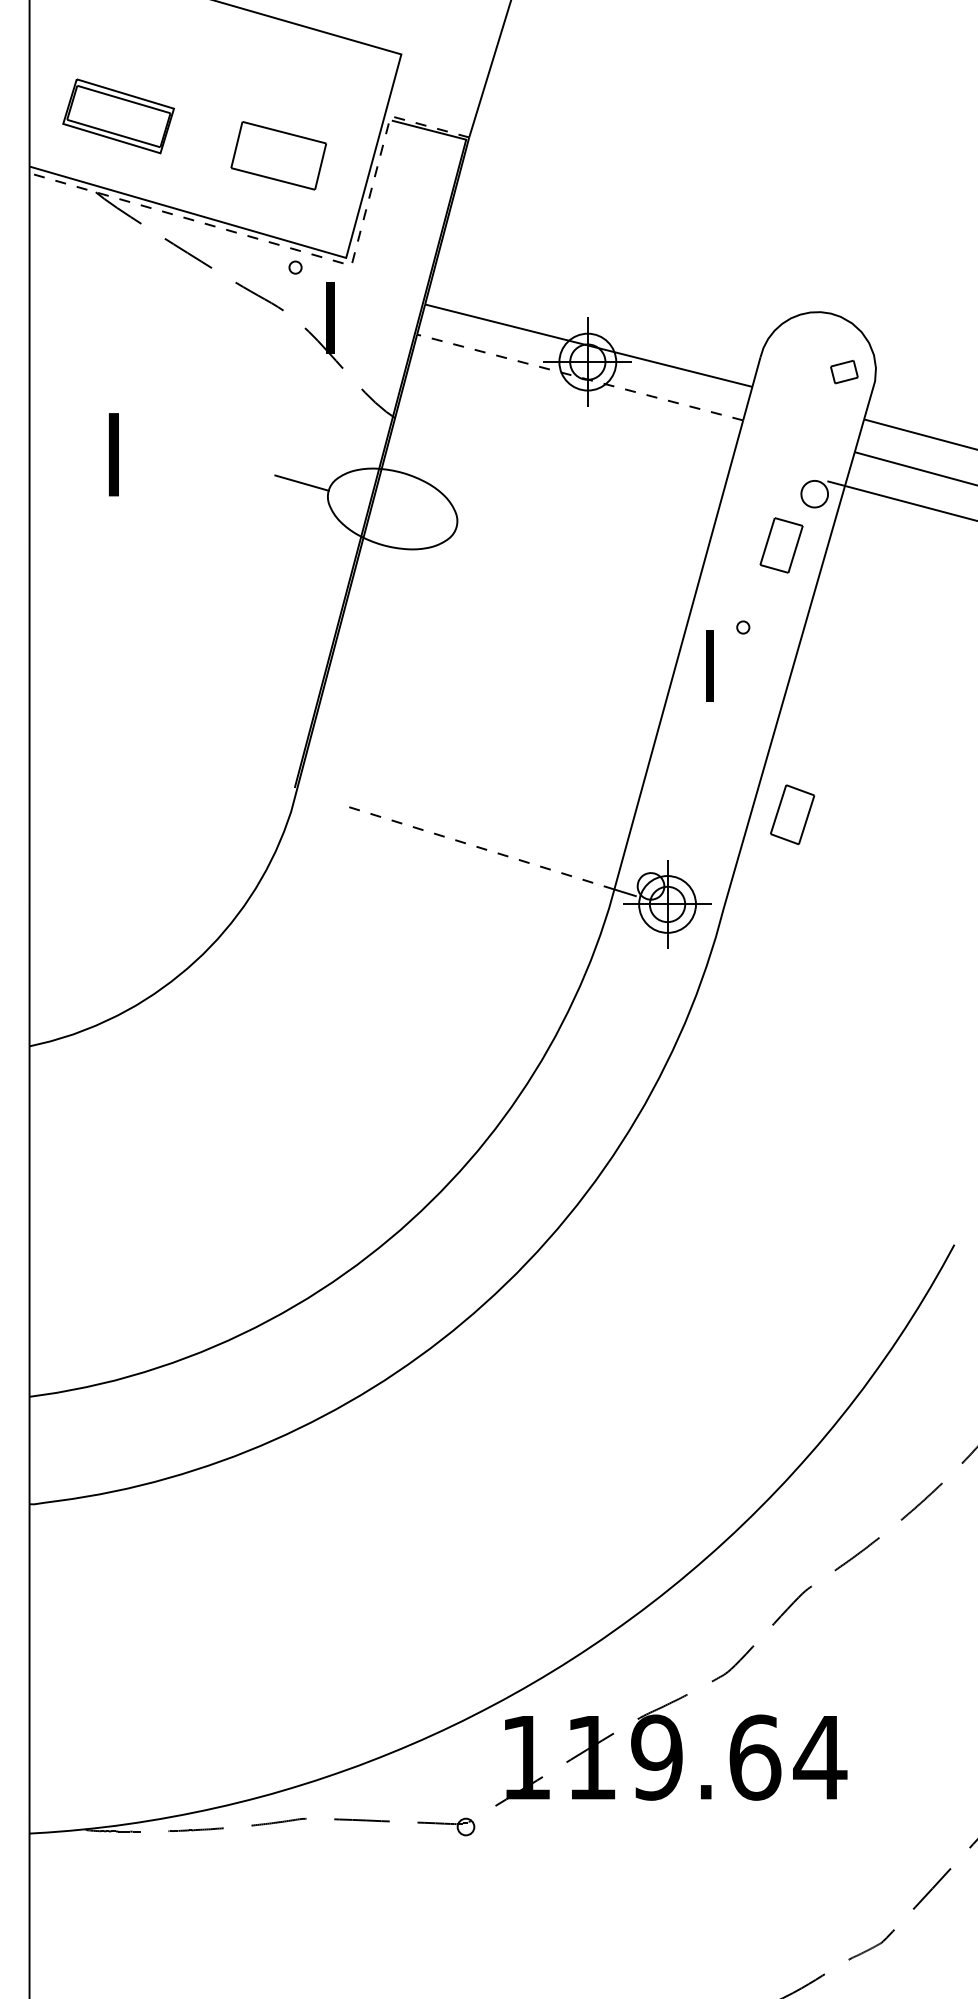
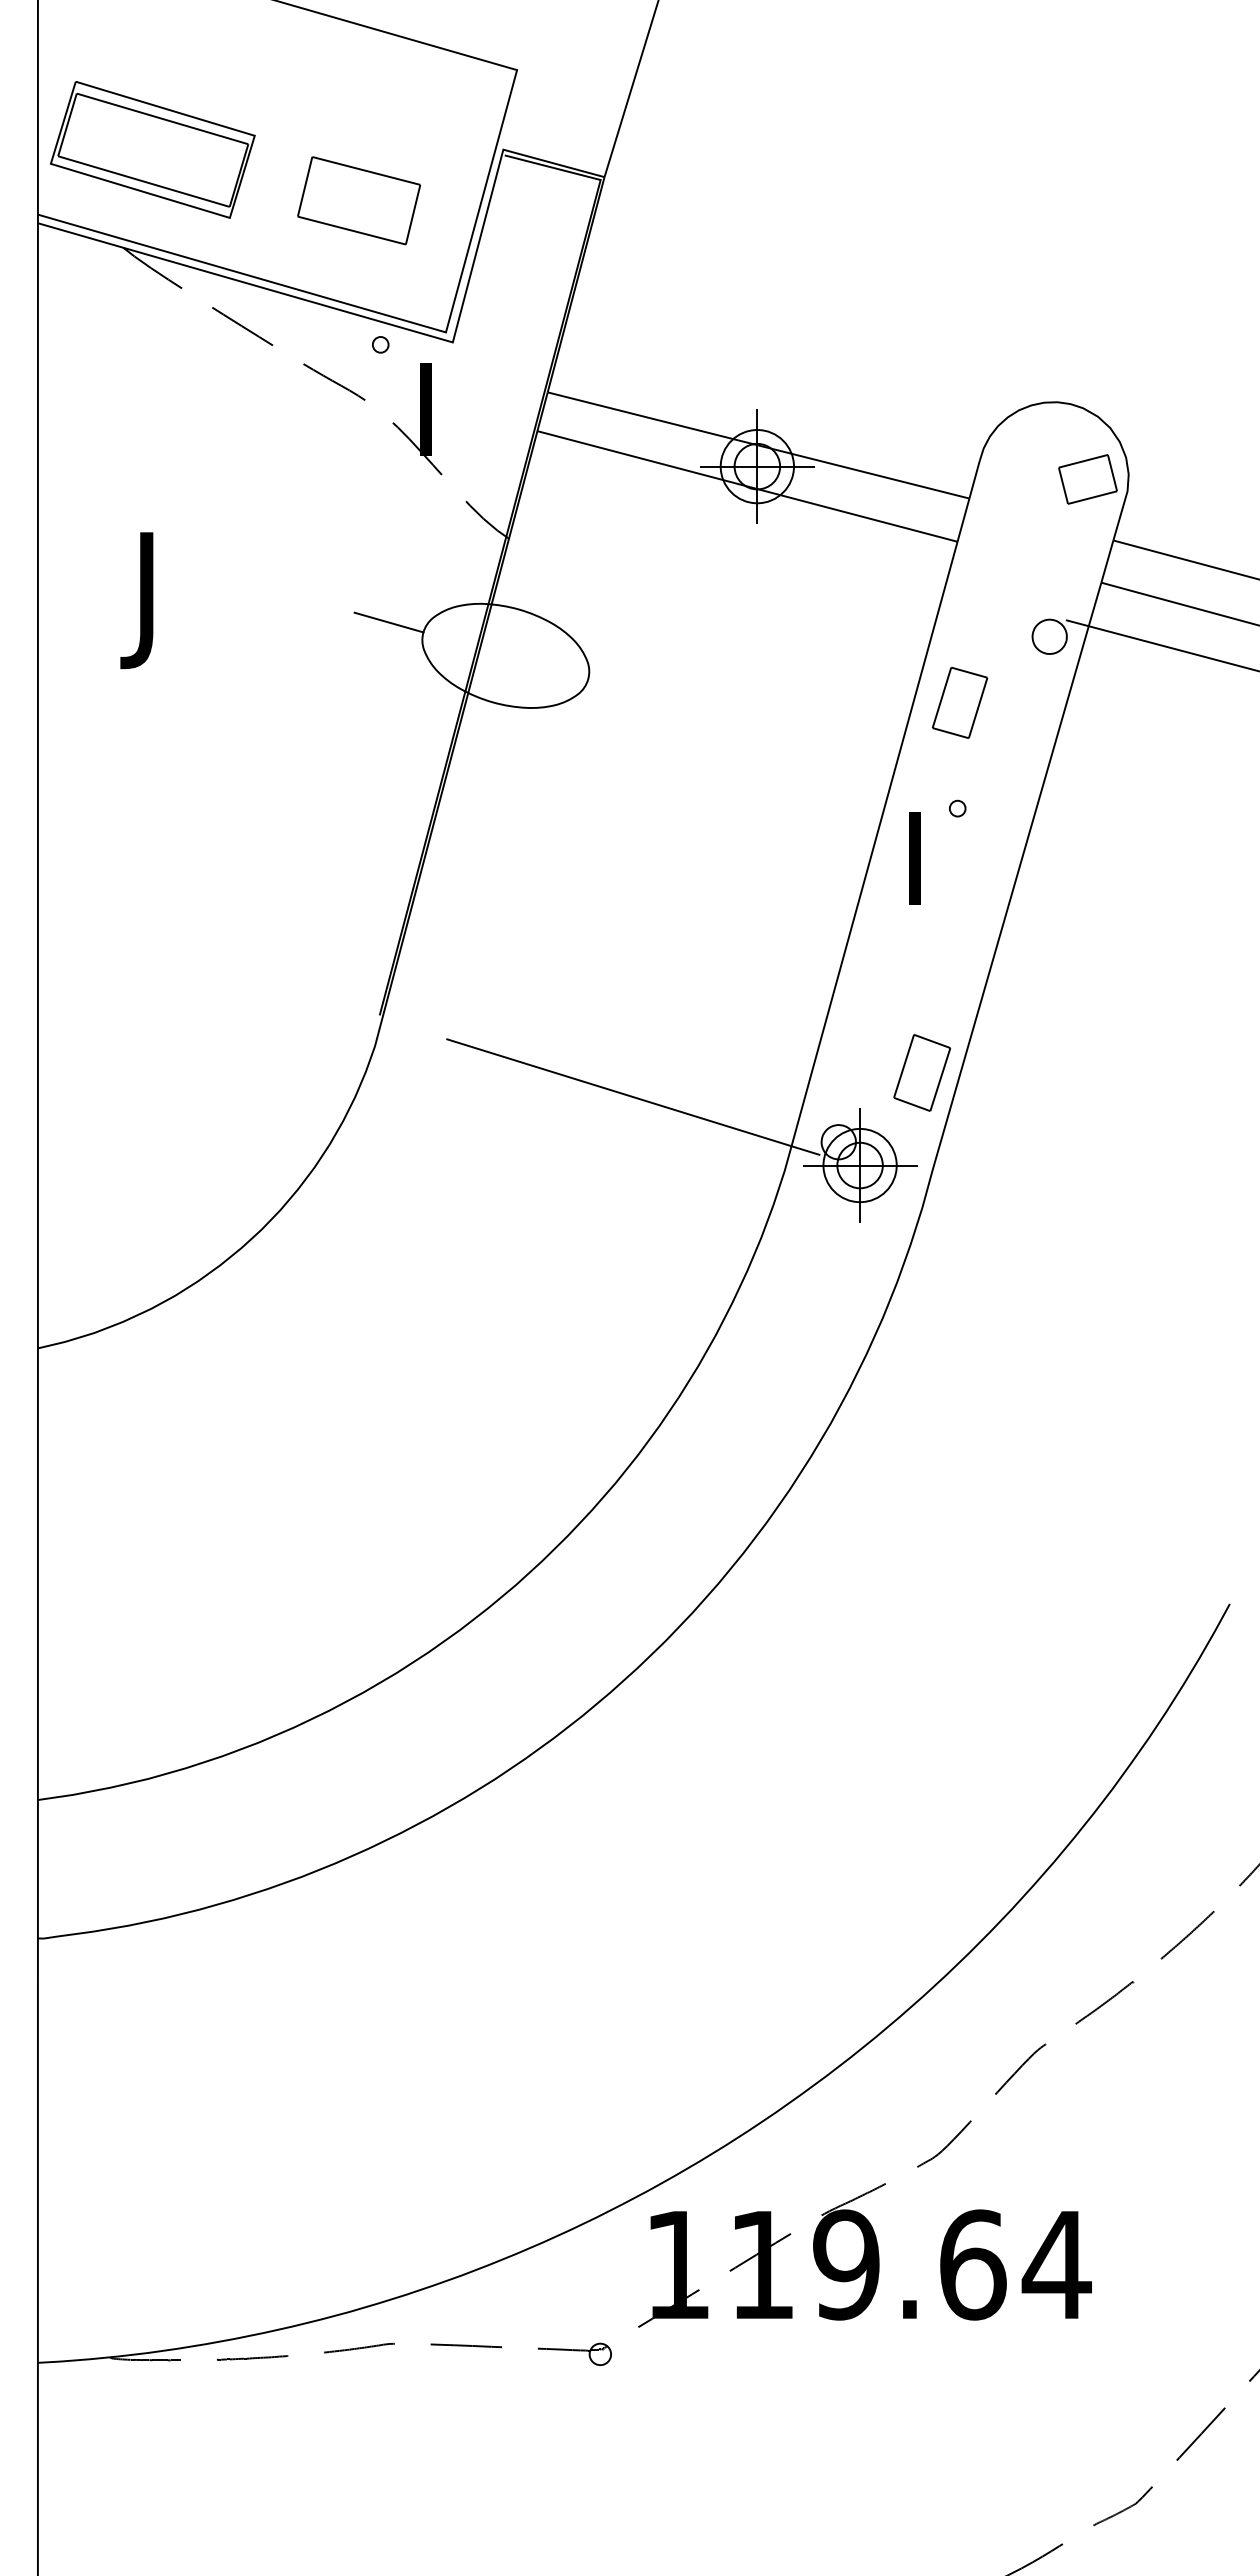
part: (118, 116) -> (152, 149), size x1.43
line: (304, 252) -> (392, 325), dashed -> solid
part: (844, 372) -> (1087, 479), size x1.67
line: (580, 377) -> (747, 486), dashed -> solid
text: (106, 507) -> (136, 653), I -> J
part: (781, 545) -> (960, 702), moved
part: (792, 814) -> (922, 1072), moved
line: (480, 847) -> (618, 1092), dashed -> solid

